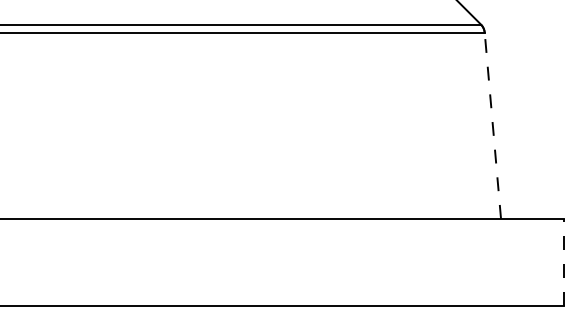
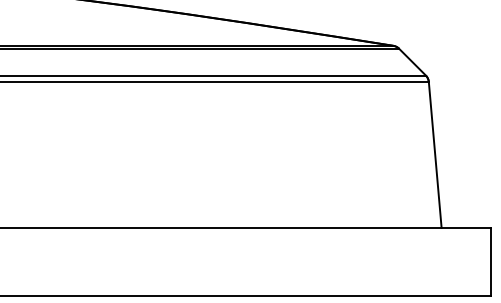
line: (493, 125) -> (435, 154), dashed -> solid
line: (564, 261) -> (491, 261), dashed -> solid

